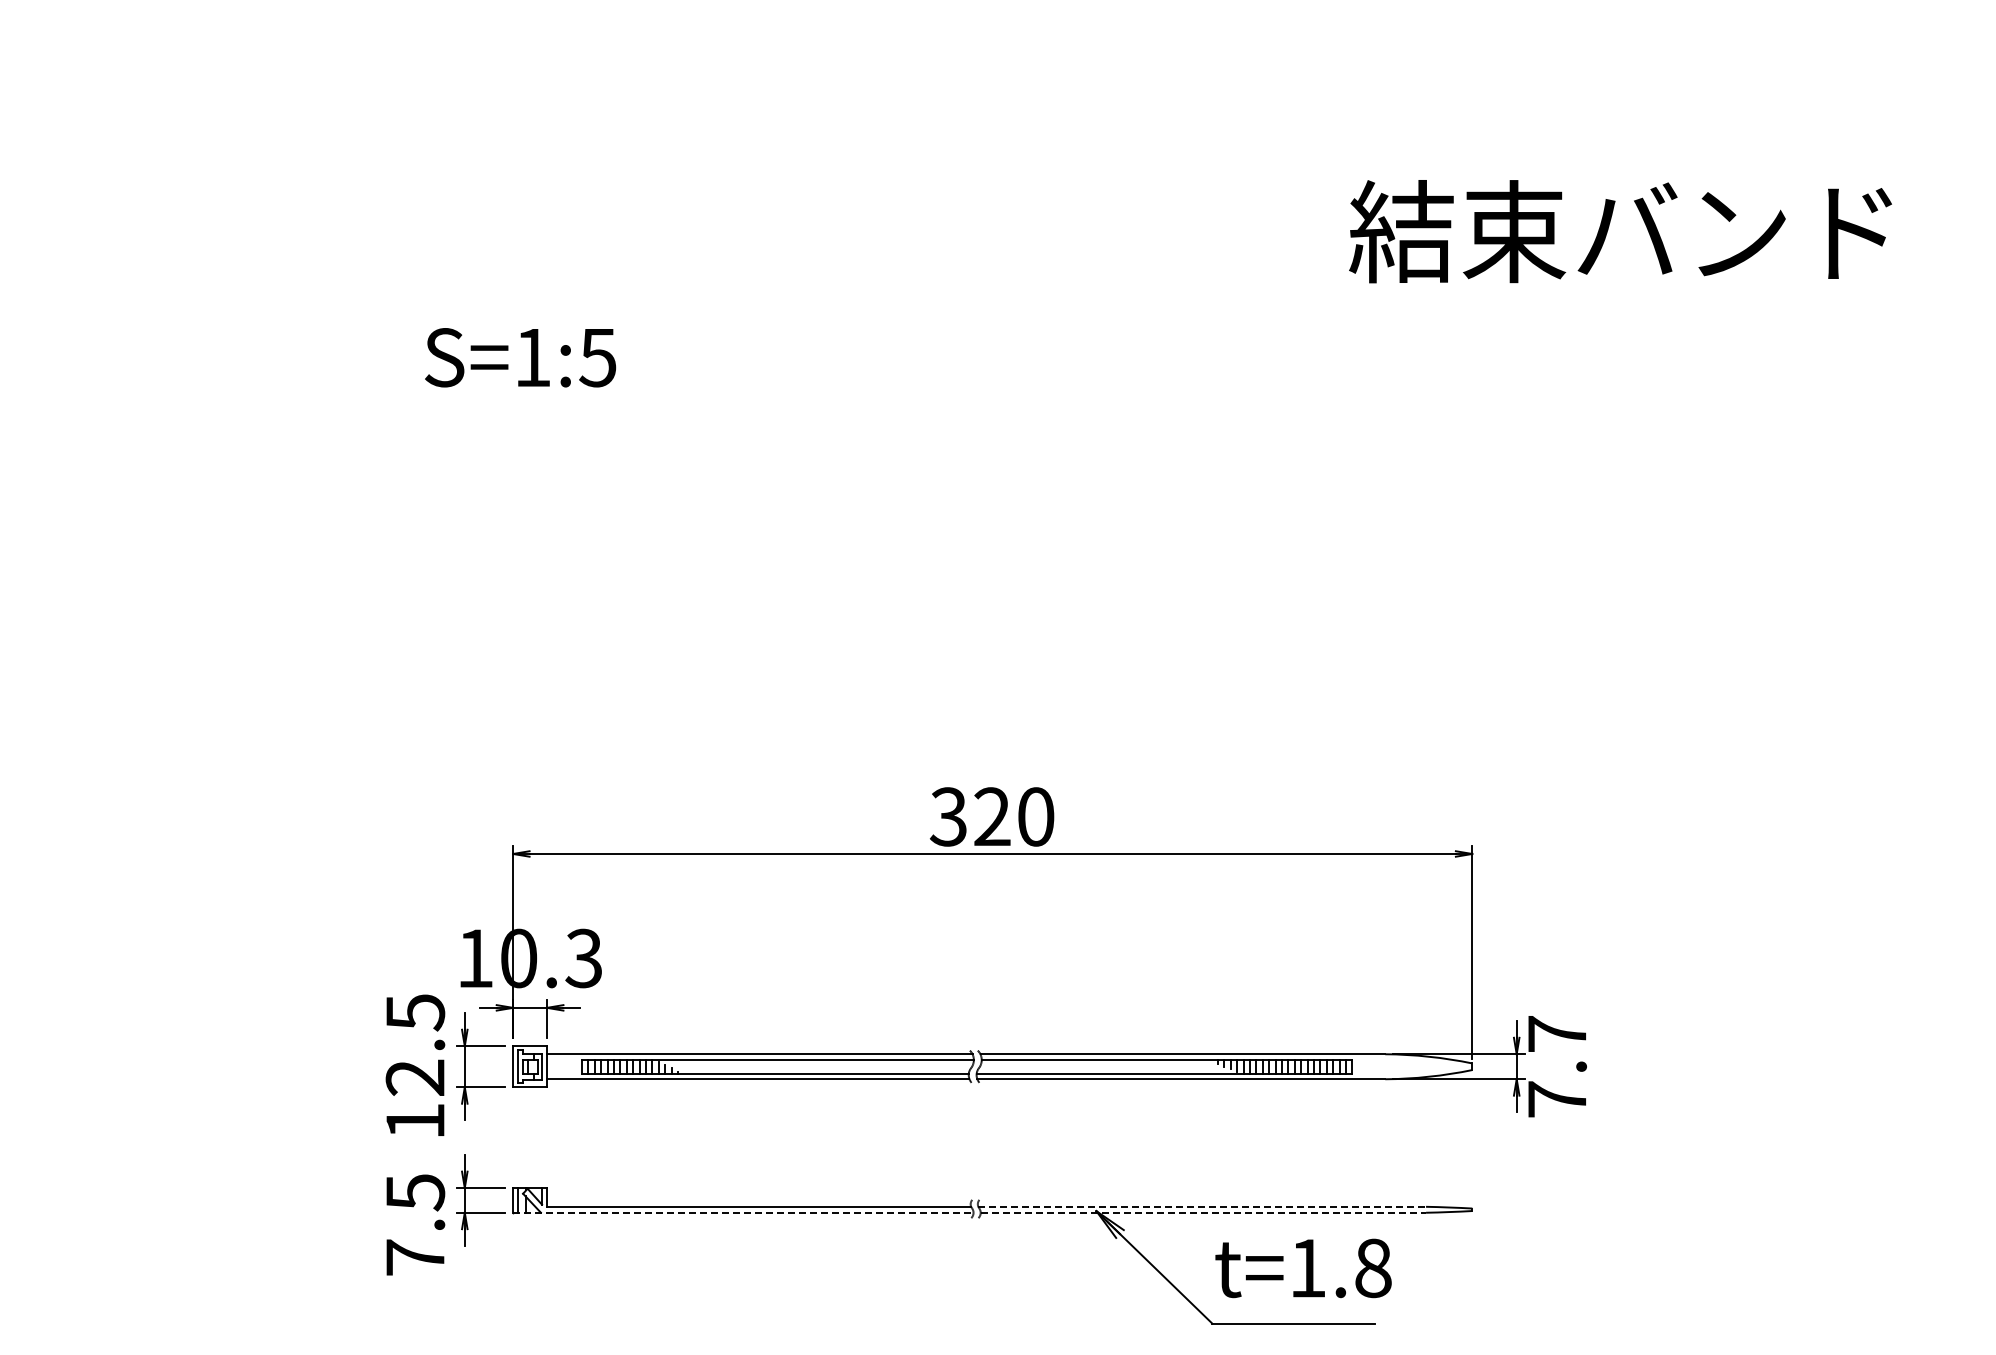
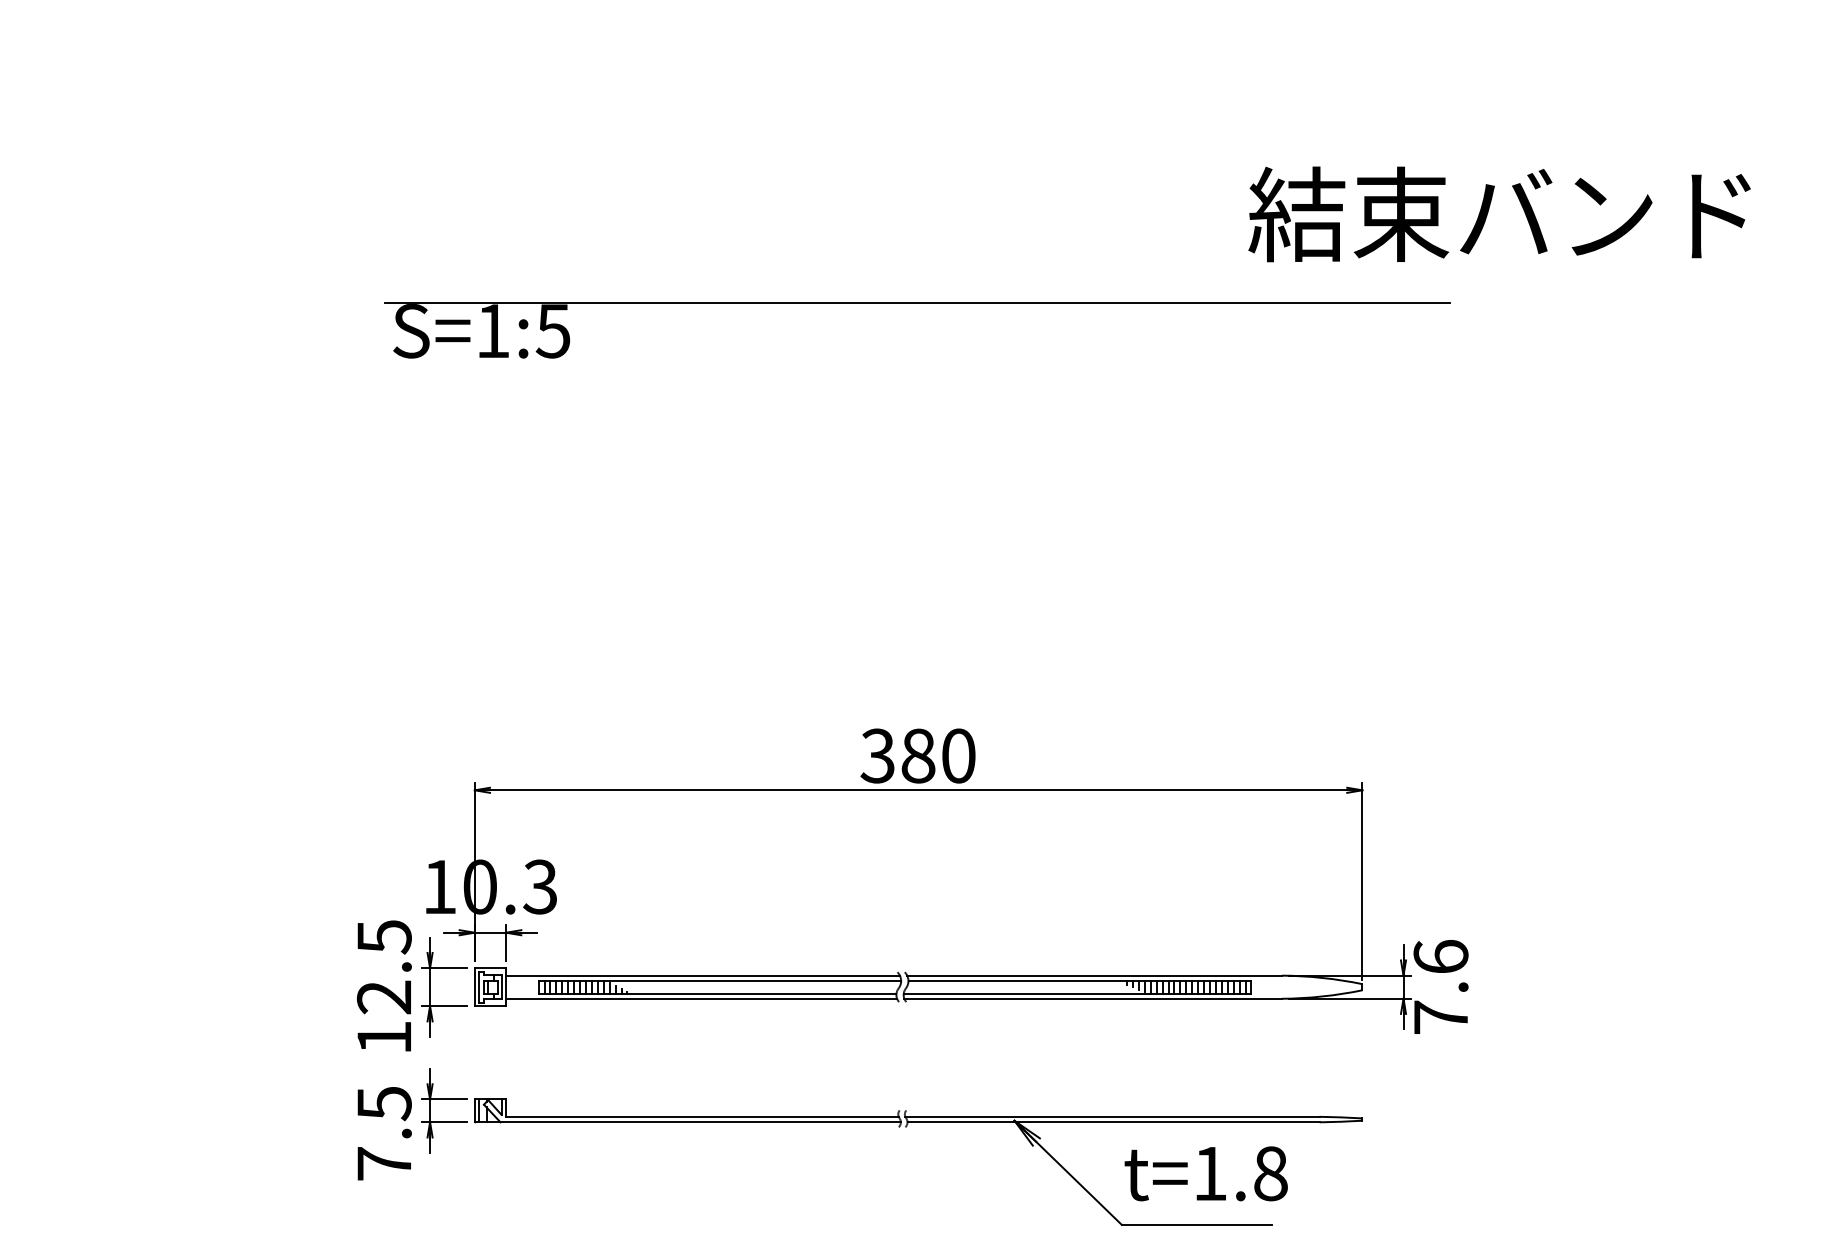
line: (991, 327) -> (917, 303), added
text: (992, 816) -> (918, 755), 320 -> 380
text: (1557, 1033) -> (1441, 956), 7.7 -> 7.6
line: (1202, 1206) -> (1112, 1116), dashed -> solid
line: (743, 1212) -> (687, 1122), dashed -> solid
line: (1203, 1212) -> (1113, 1122), dashed -> solid

